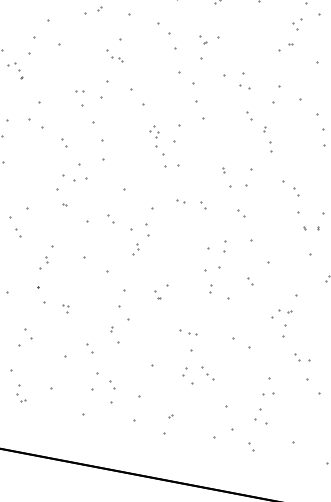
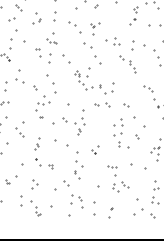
part: (79, 97) -> (38, 52), moved
part: (235, 177) -> (106, 88), moved
part: (241, 344) -> (138, 167), size x1.6

